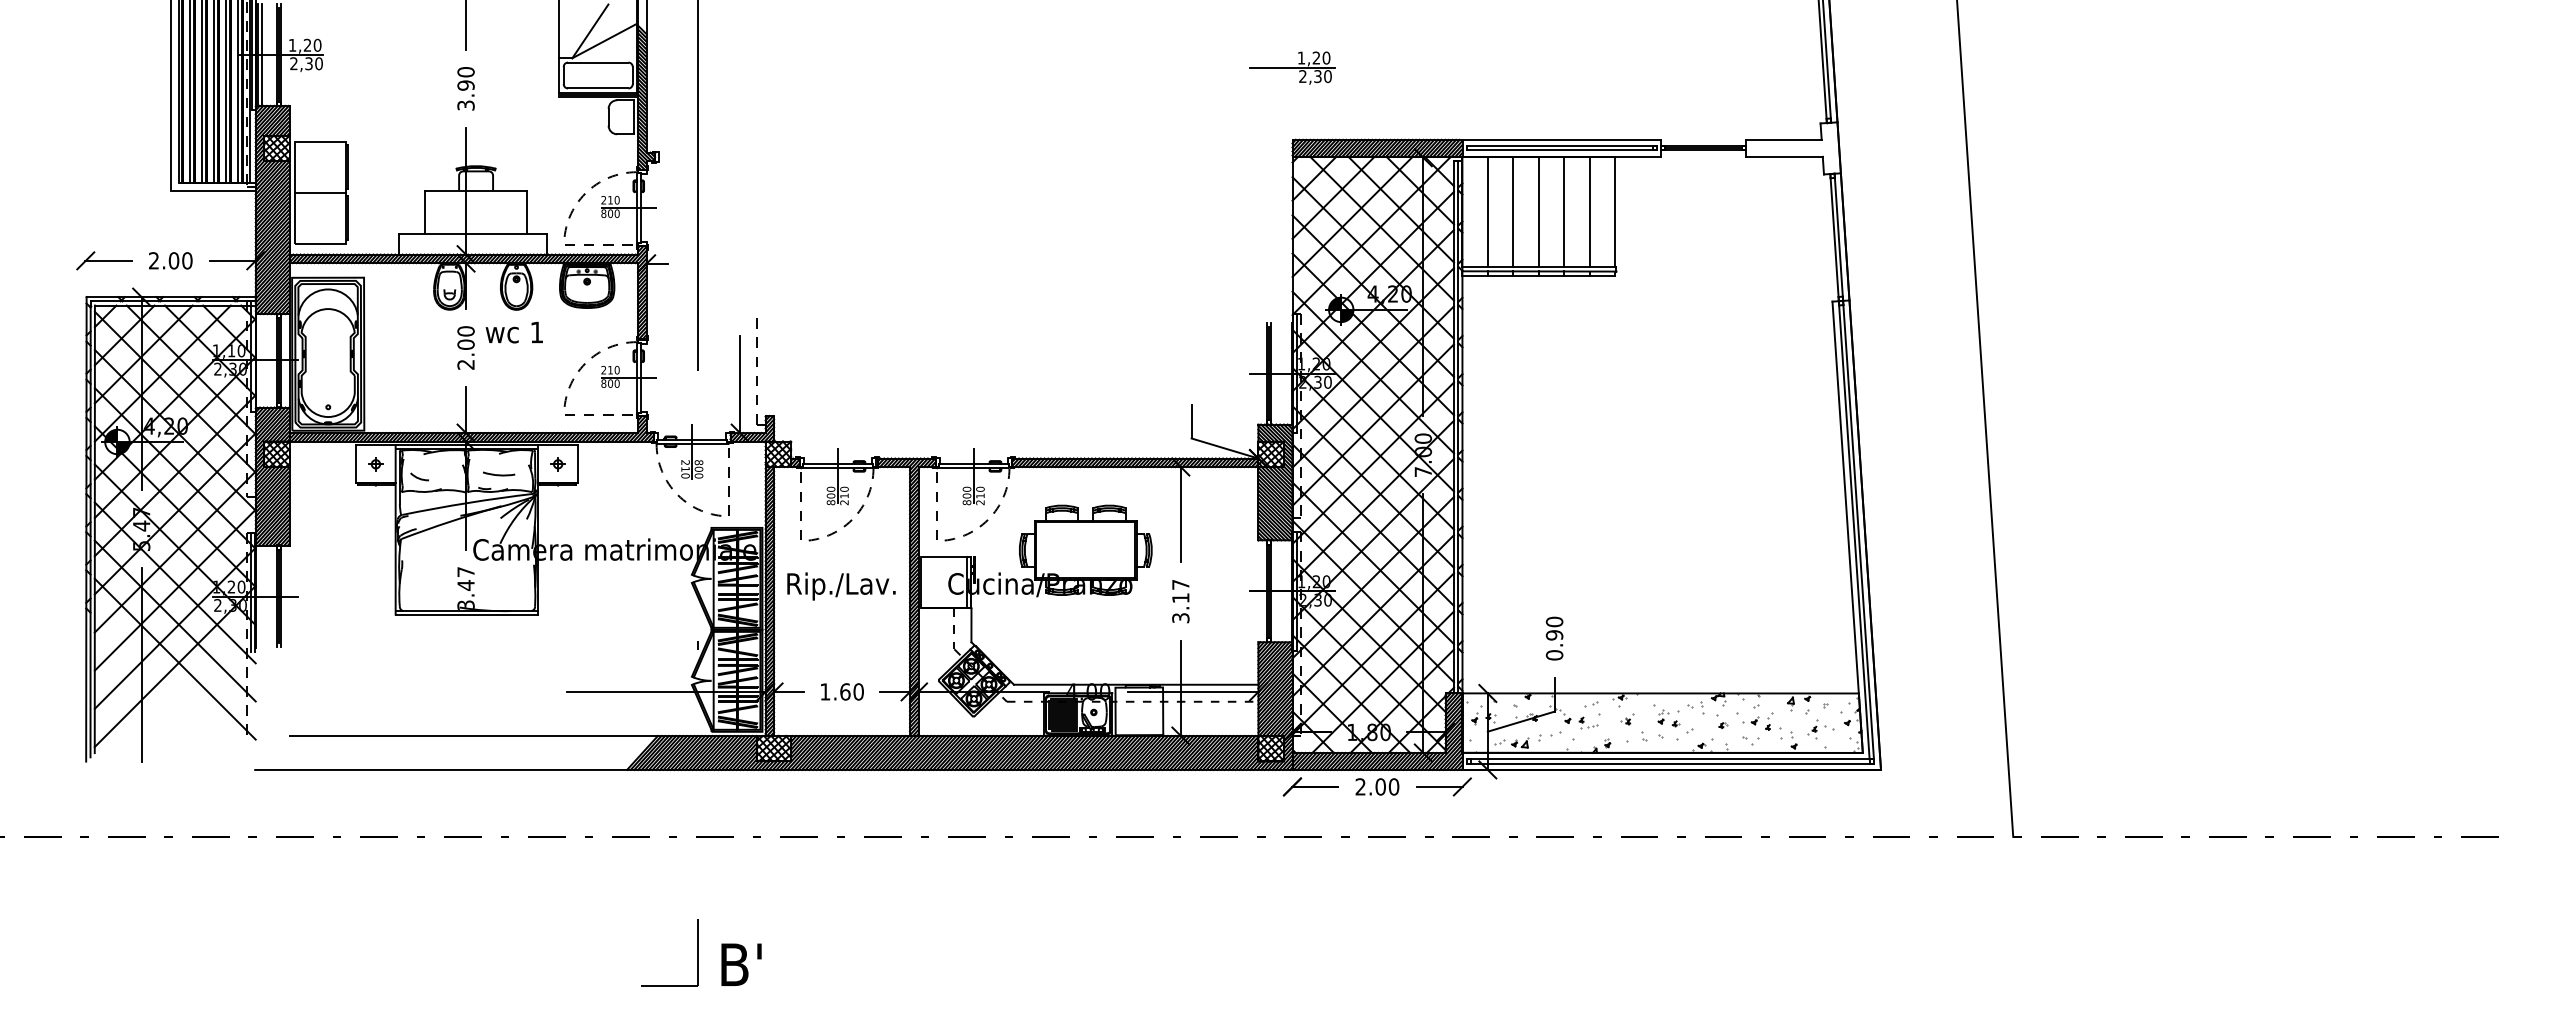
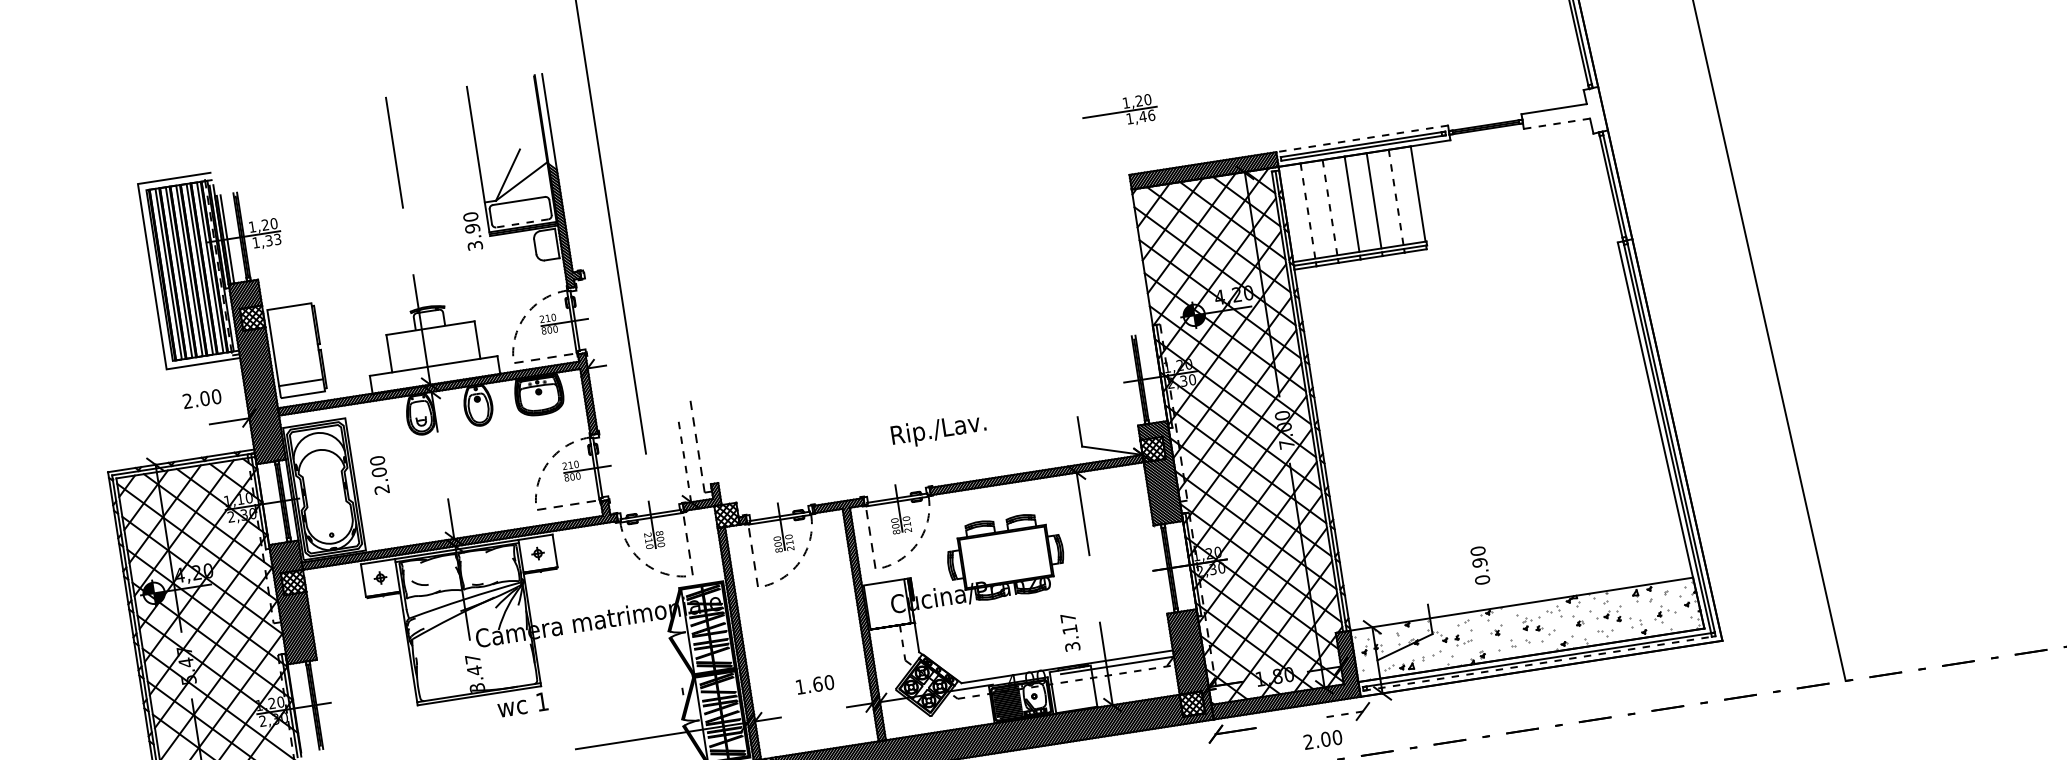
text: (306, 63) -> (266, 240), 2,30 -> 1,33
text: (1315, 76) -> (1140, 117), 2,30 -> 1,46
text: (465, 88) -> (472, 231), moved
line: (597, 88) -> (521, 223), solid -> dashed
line: (1561, 139) -> (1361, 138), solid -> dashed
line: (1783, 156) -> (1556, 123), solid -> dashed
line: (319, 192) -> (300, 382), moved
line: (1589, 211) -> (1395, 197), solid -> dashed
line: (1487, 212) -> (1307, 211), solid -> dashed
line: (1513, 212) -> (1330, 208), solid -> dashed
part: (104, 260) -> (118, 438), removed
text: (170, 260) -> (201, 398), moved
text: (513, 332) -> (521, 704), moved
text: (465, 347) -> (379, 474), moved
line: (740, 384) -> (685, 460), solid -> dashed
arc: (499, 474) -> (488, 570), removed
text: (841, 586) -> (938, 430), moved
text: (1180, 601) -> (1070, 632), moved
text: (1554, 638) -> (1480, 565), moved
text: (842, 691) -> (815, 684), moved
line: (1670, 763) -> (1539, 663), solid -> dashed
text: (1377, 786) -> (1323, 739), moved
line: (1439, 786) -> (1343, 714), solid -> dashed

